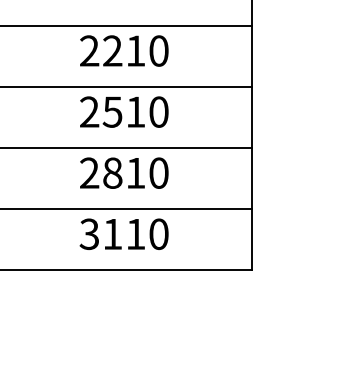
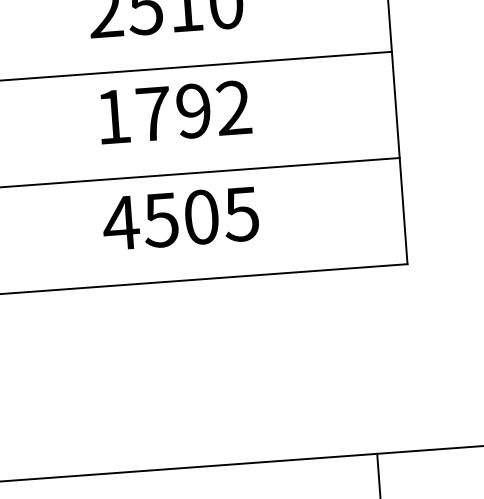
text: (124, 172) -> (173, 111), 2810 -> 1792
text: (123, 233) -> (180, 217), 3110 -> 4505

